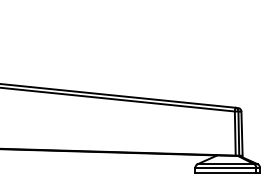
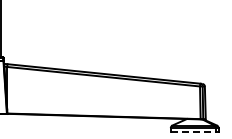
line: (226, 173) -> (193, 132), solid -> dashed

